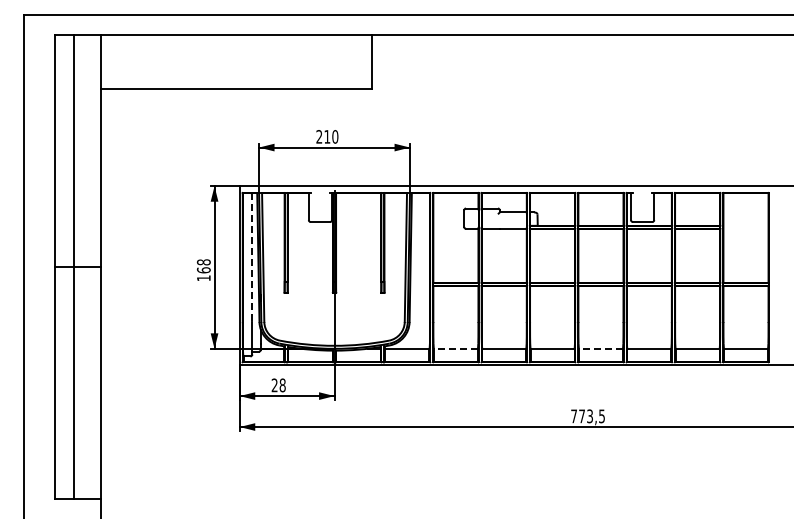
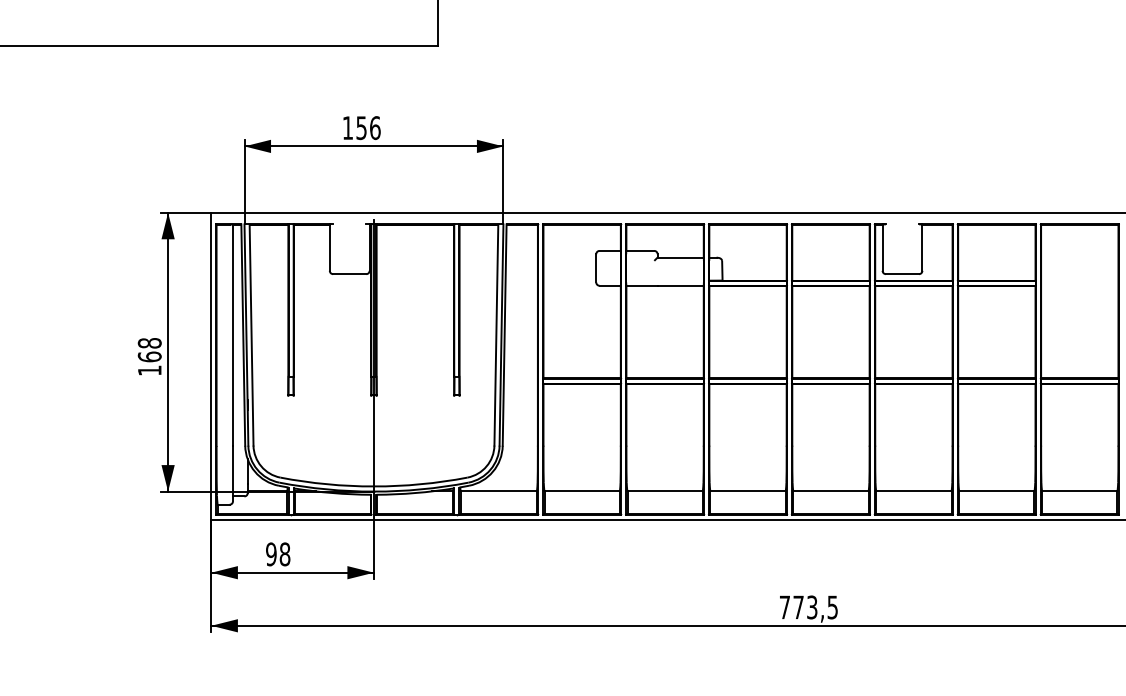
text: (327, 136) -> (361, 127), 210 -> 156
line: (252, 258) -> (233, 336), dashed -> solid
line: (455, 348) -> (581, 491), dashed -> solid
line: (600, 348) -> (830, 491), dashed -> solid
text: (274, 385) -> (270, 554), 28 -> 98

